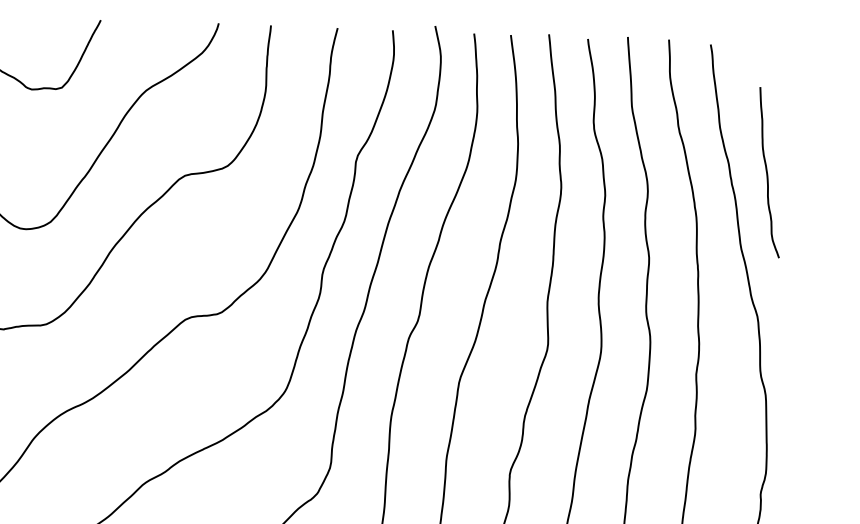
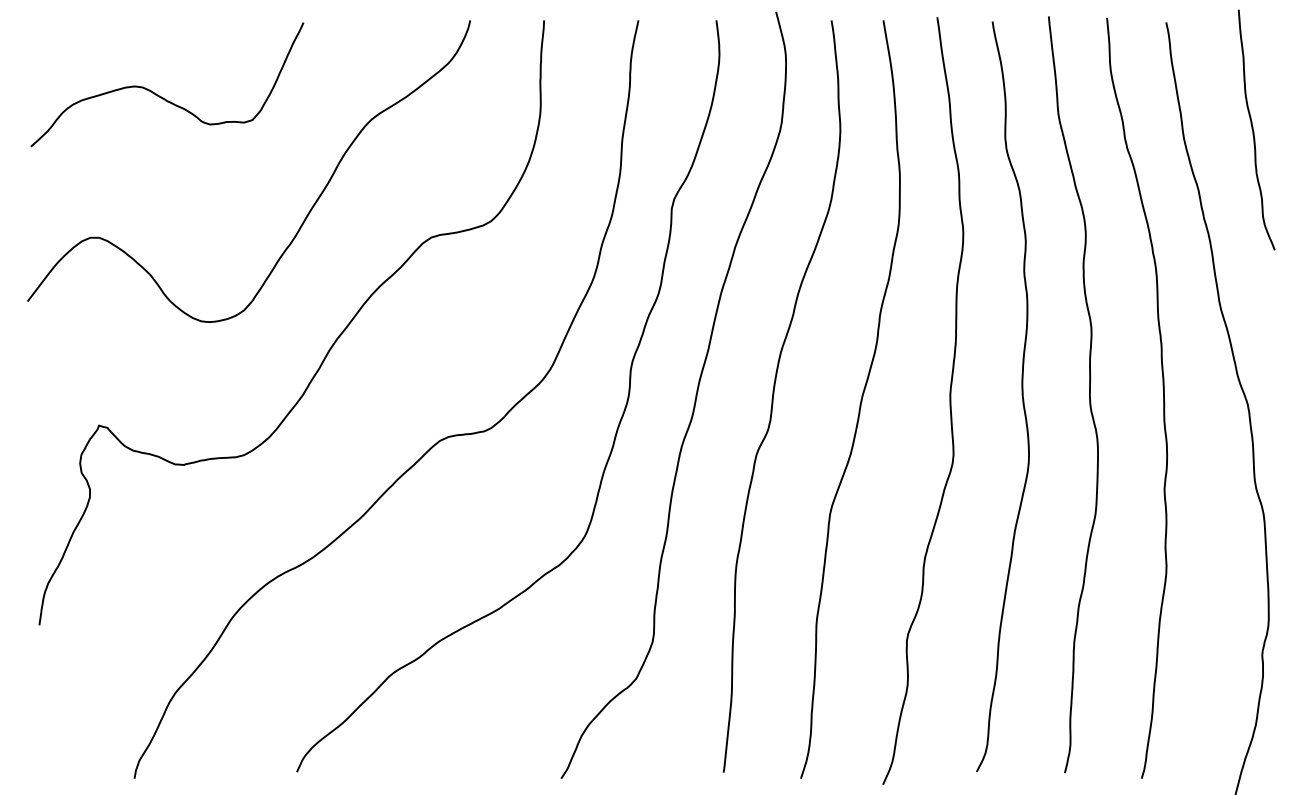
curve: (768, 173) -> (1254, 131), moved

